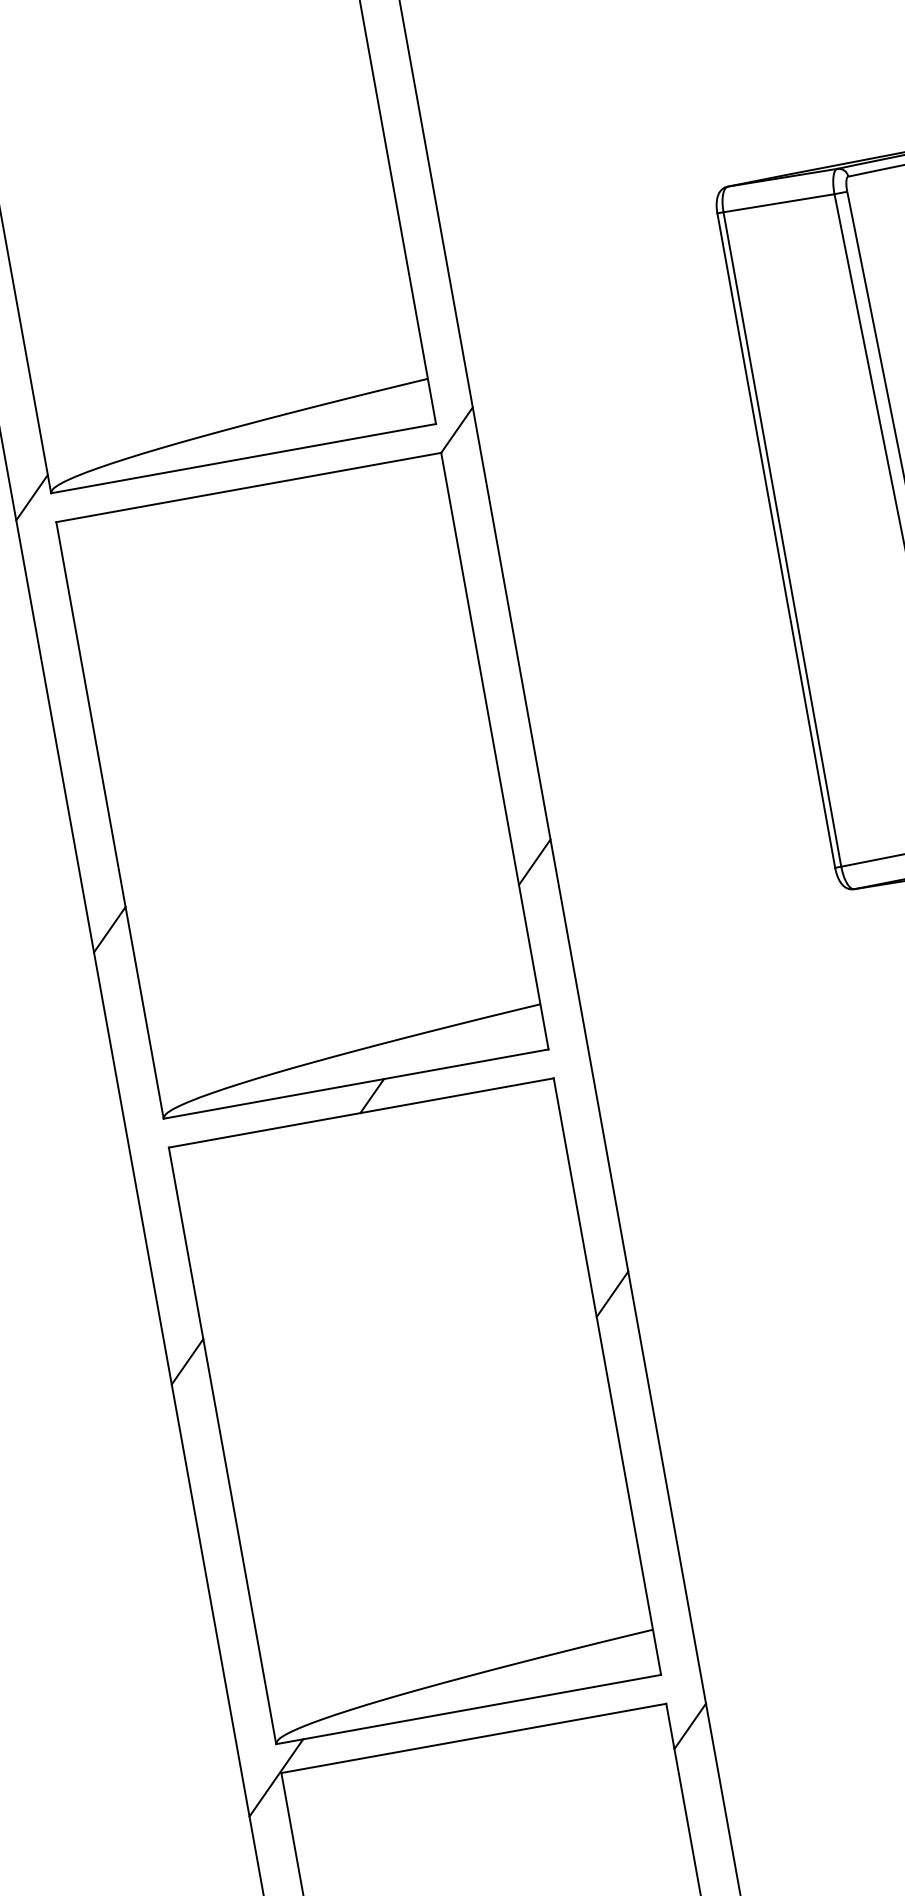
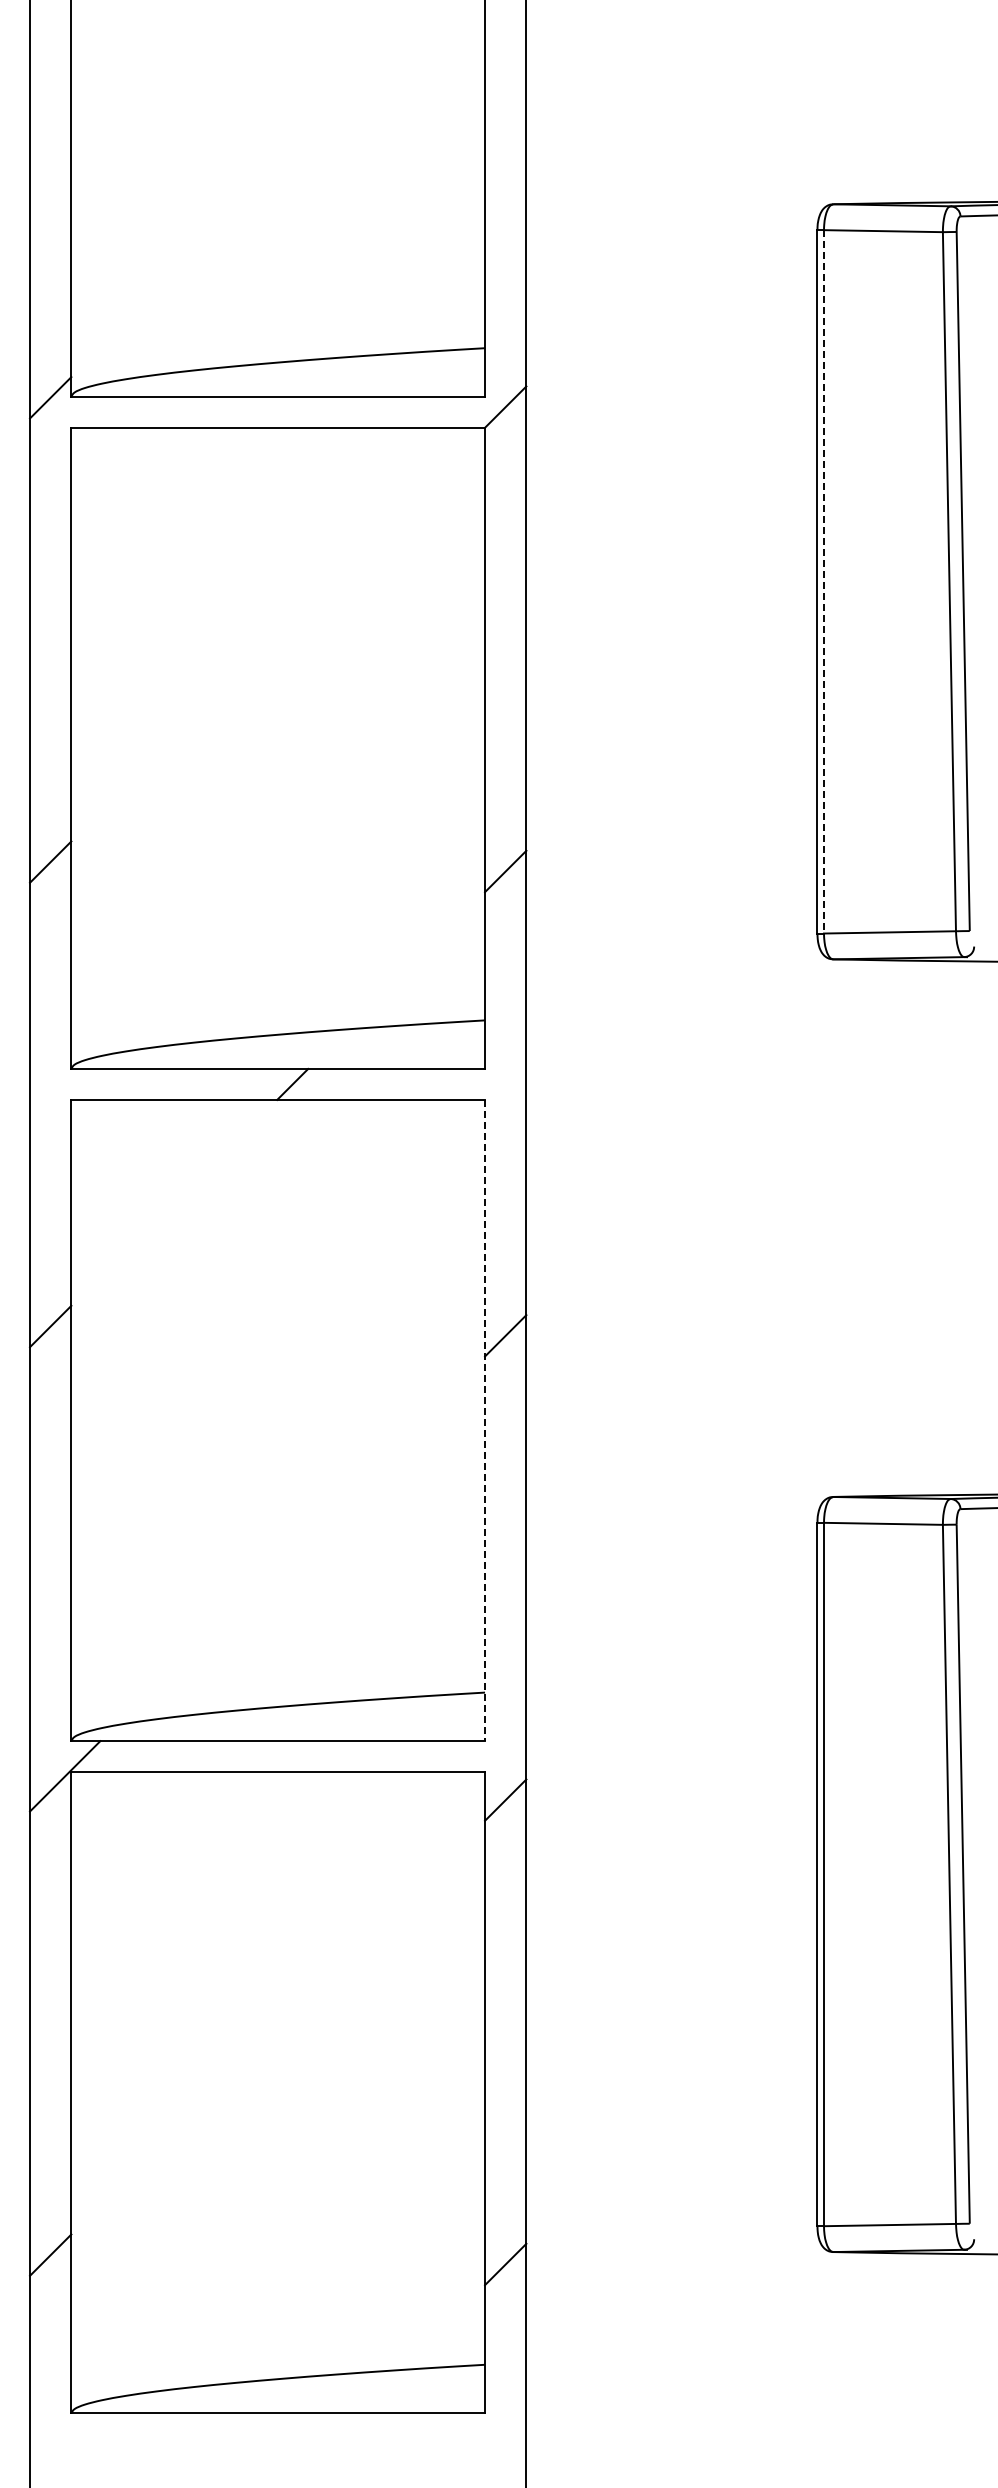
line: (781, 539) -> (823, 581), solid -> dashed
line: (607, 1376) -> (485, 1420), solid -> dashed

